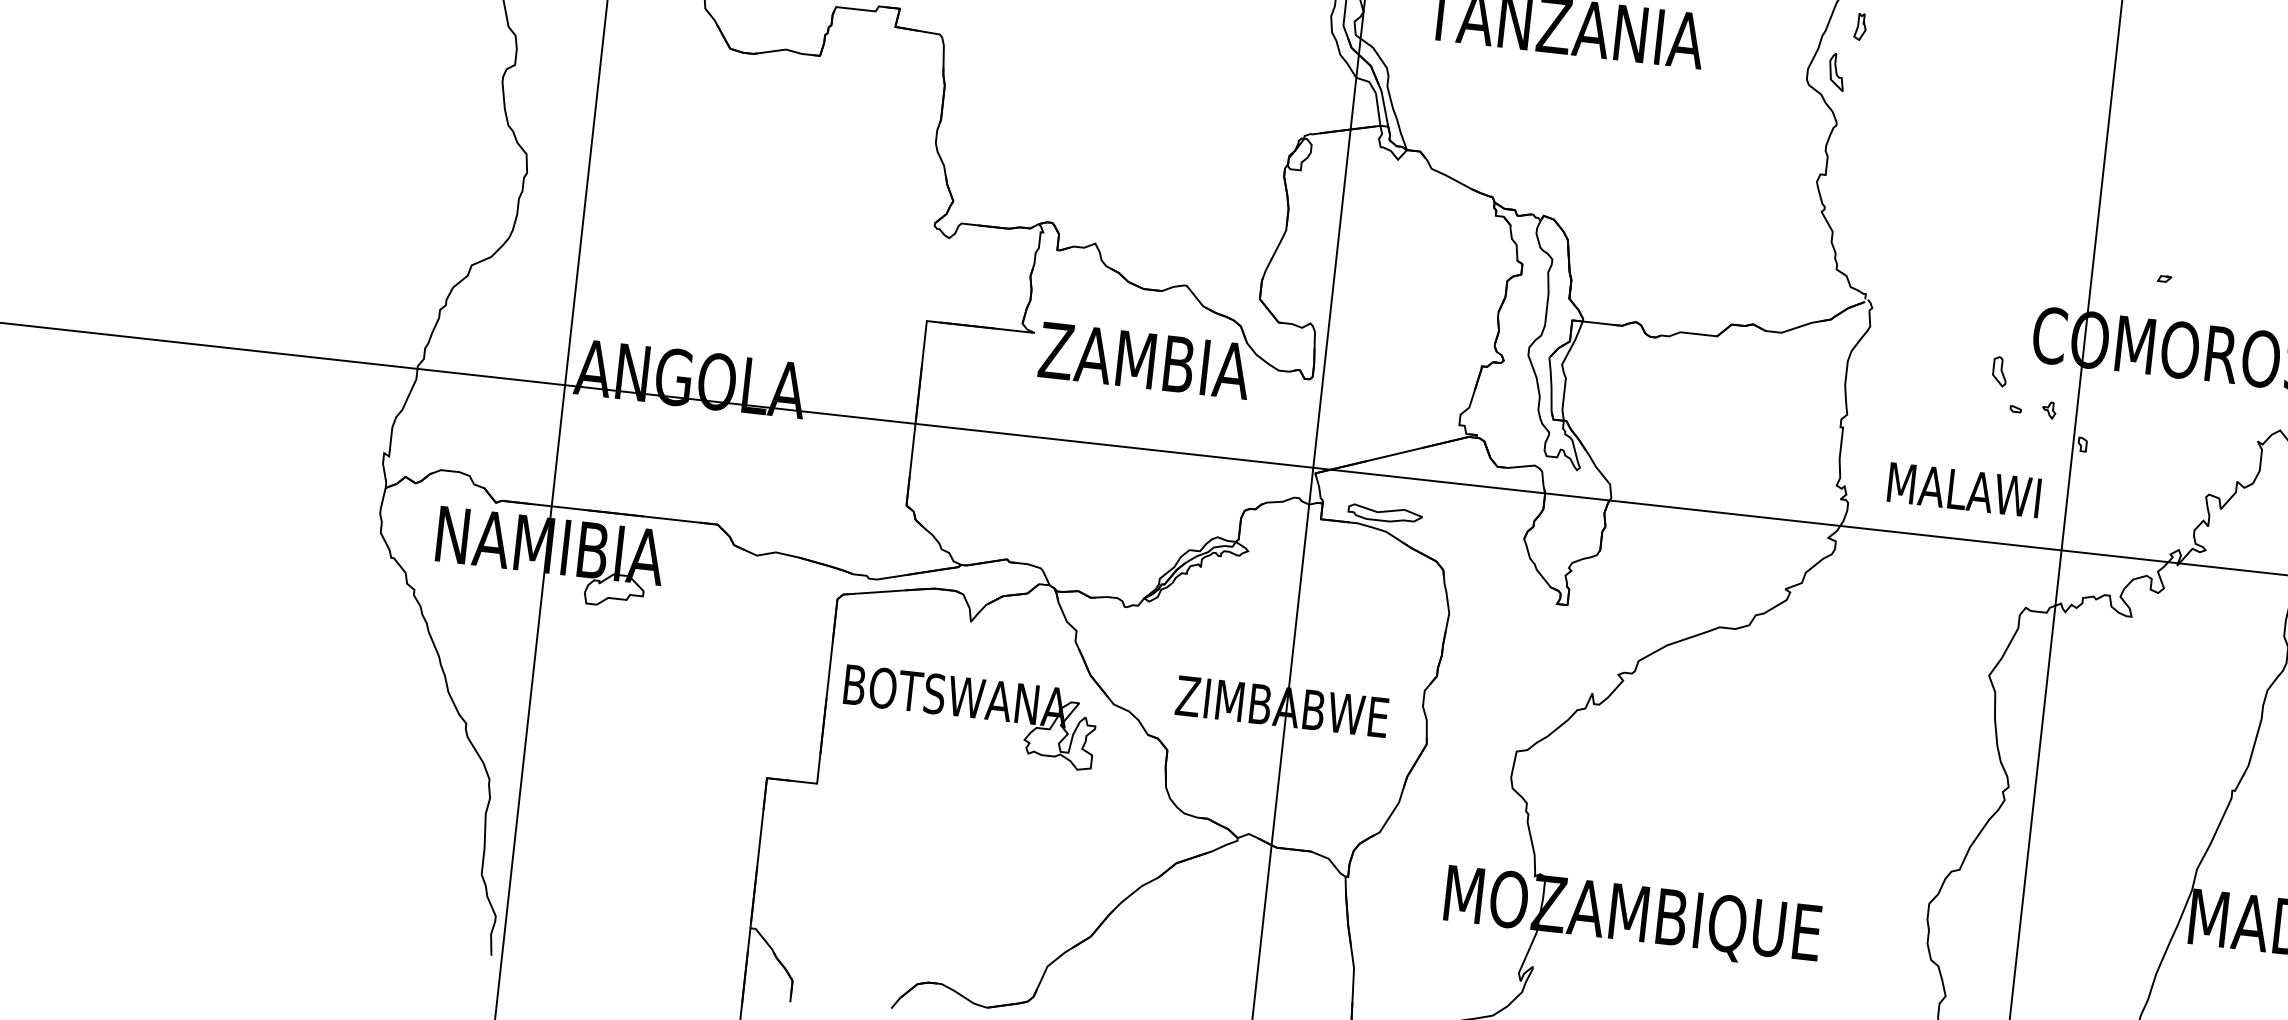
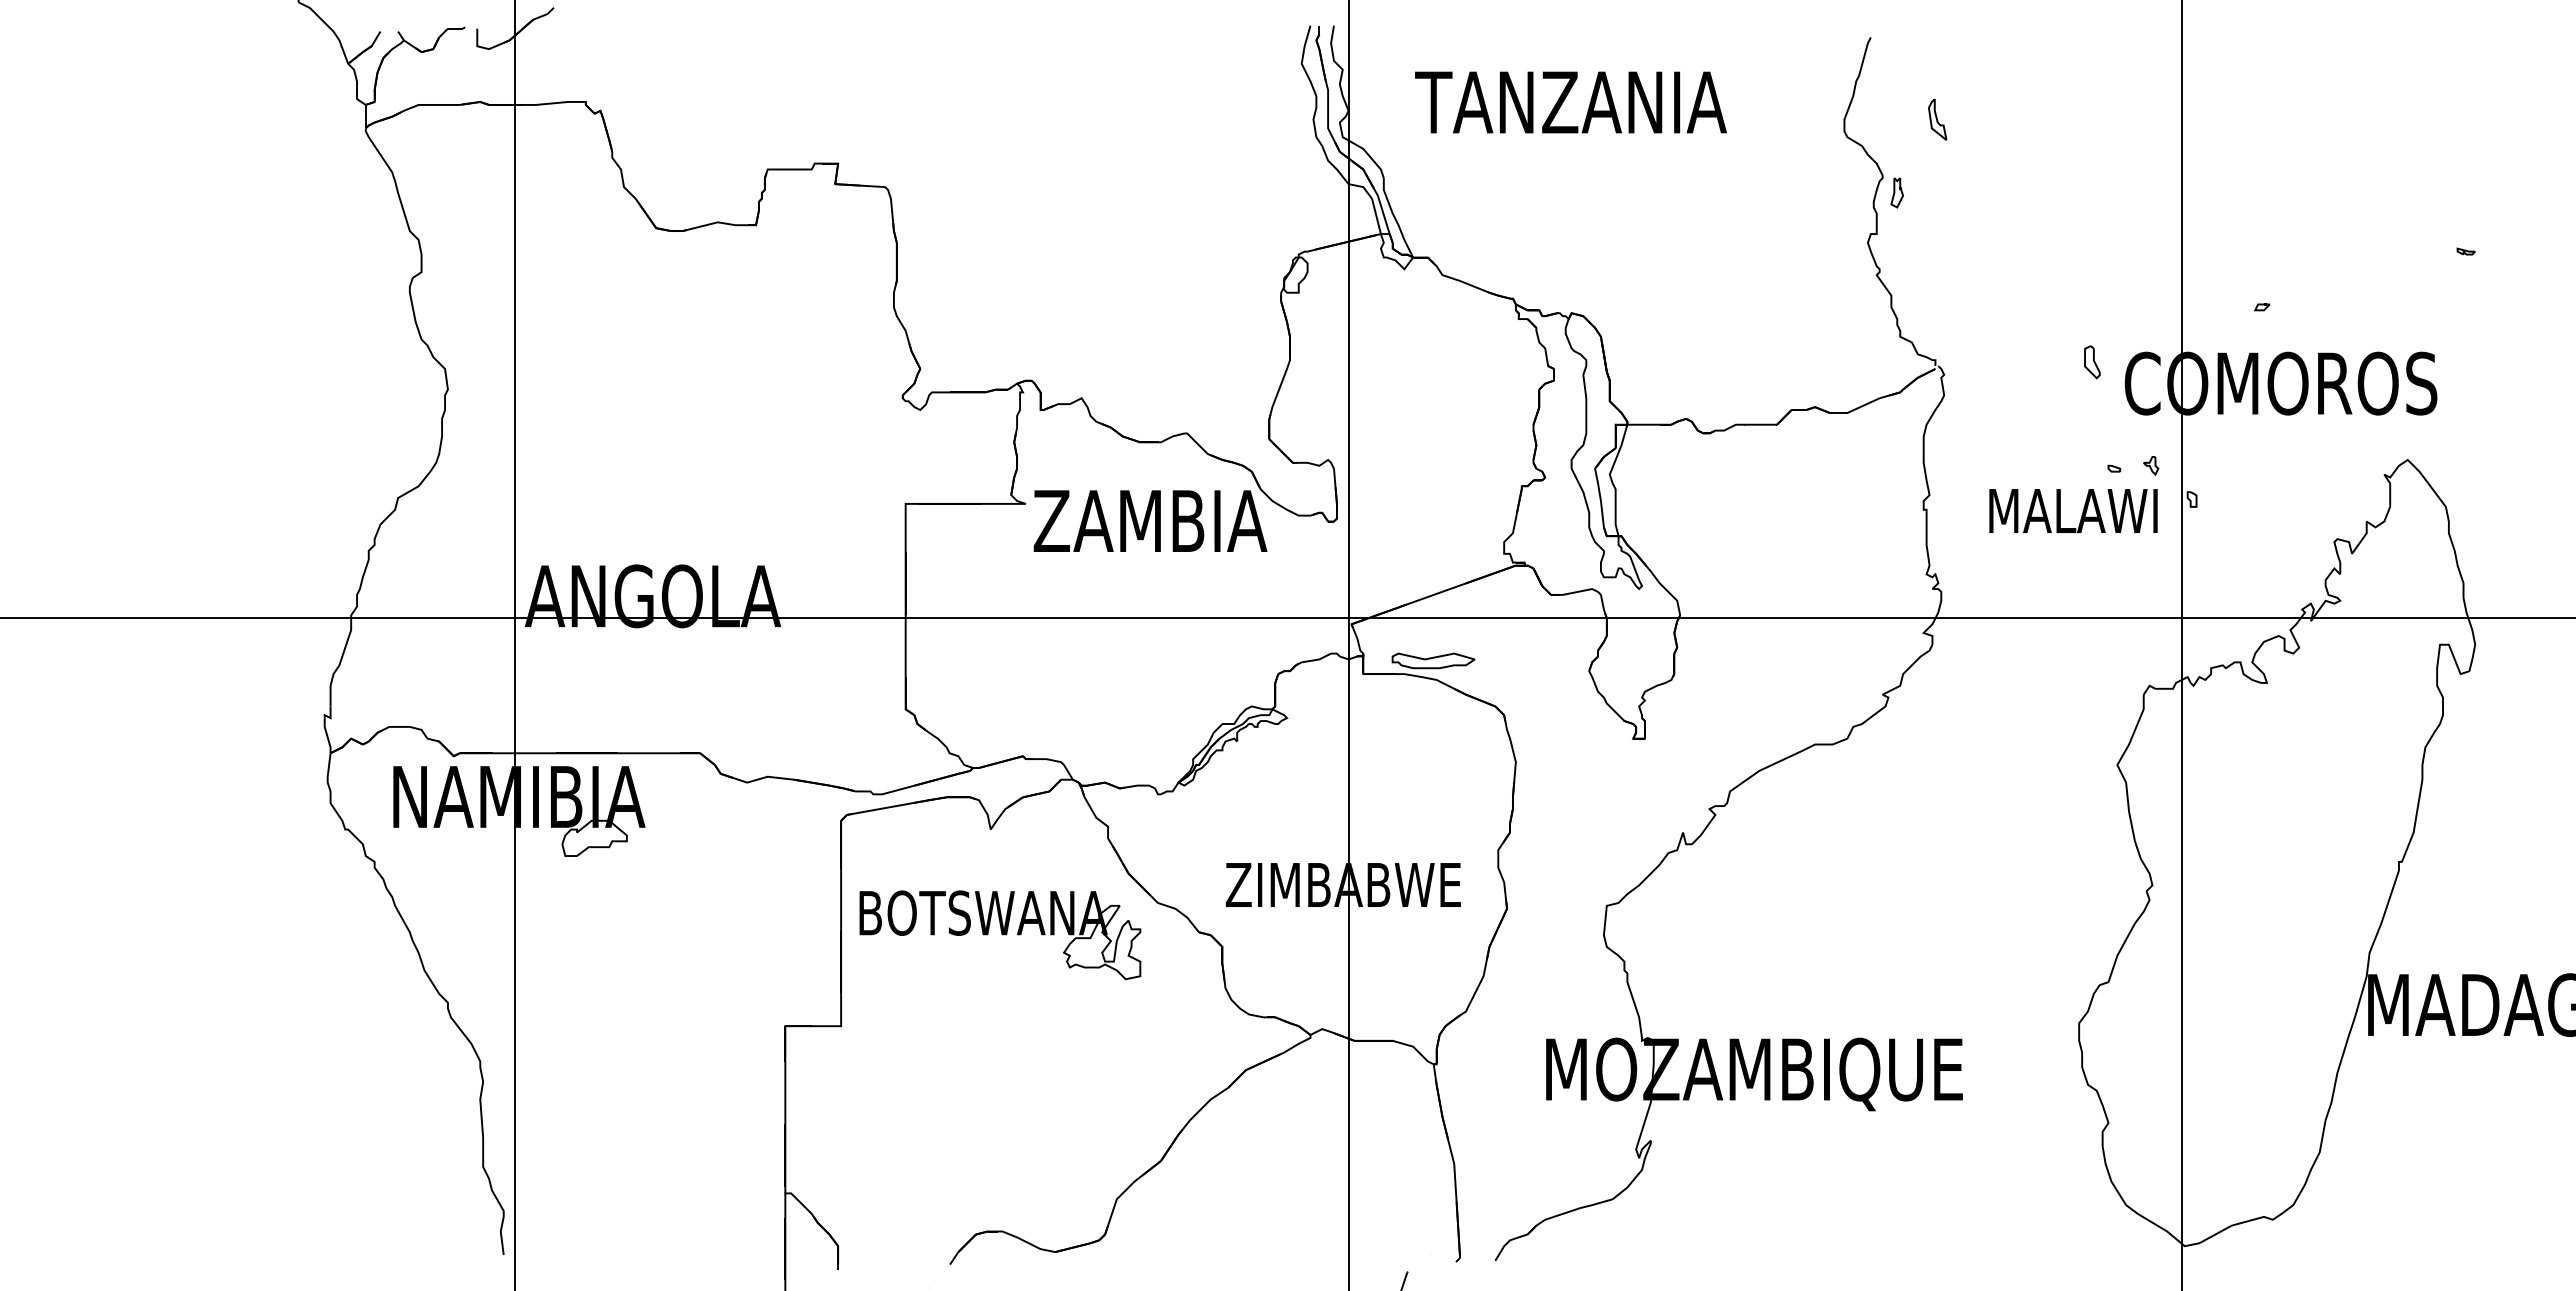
part: (1860, 26) -> (1896, 192), moved
part: (1836, 72) -> (1937, 119), moved
part: (2000, 371) -> (2092, 362), moved
text: (1964, 489) -> (2073, 510), moved

